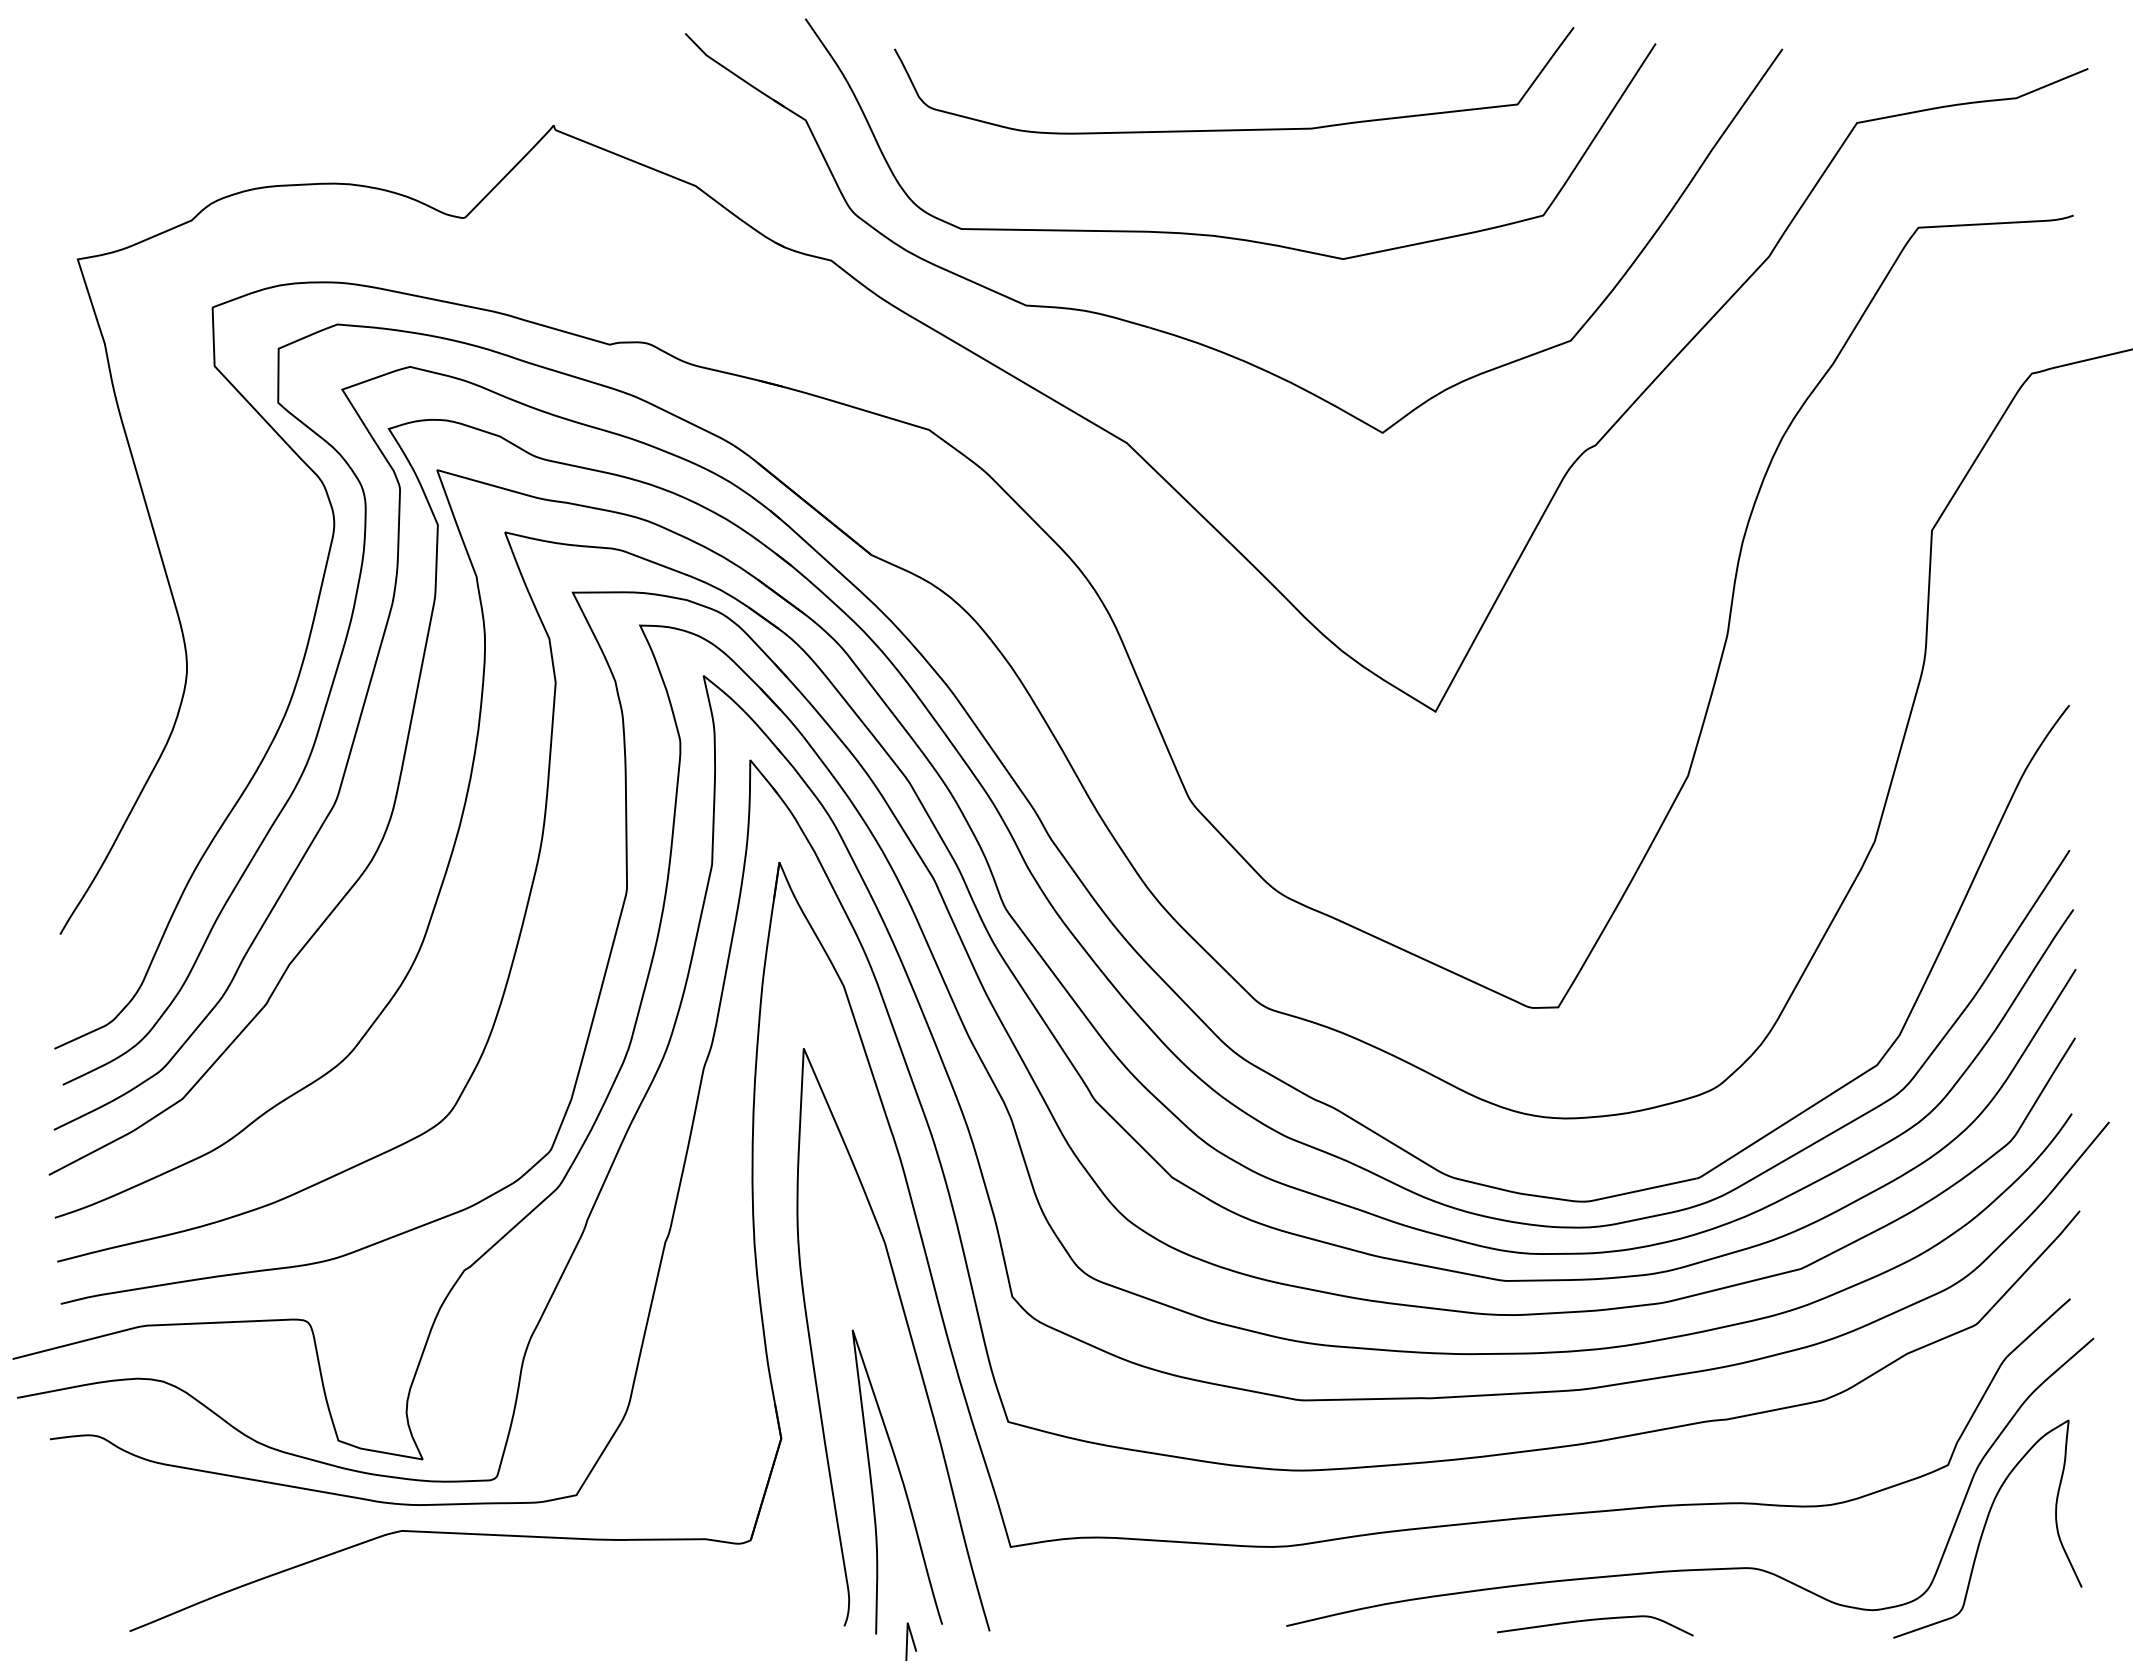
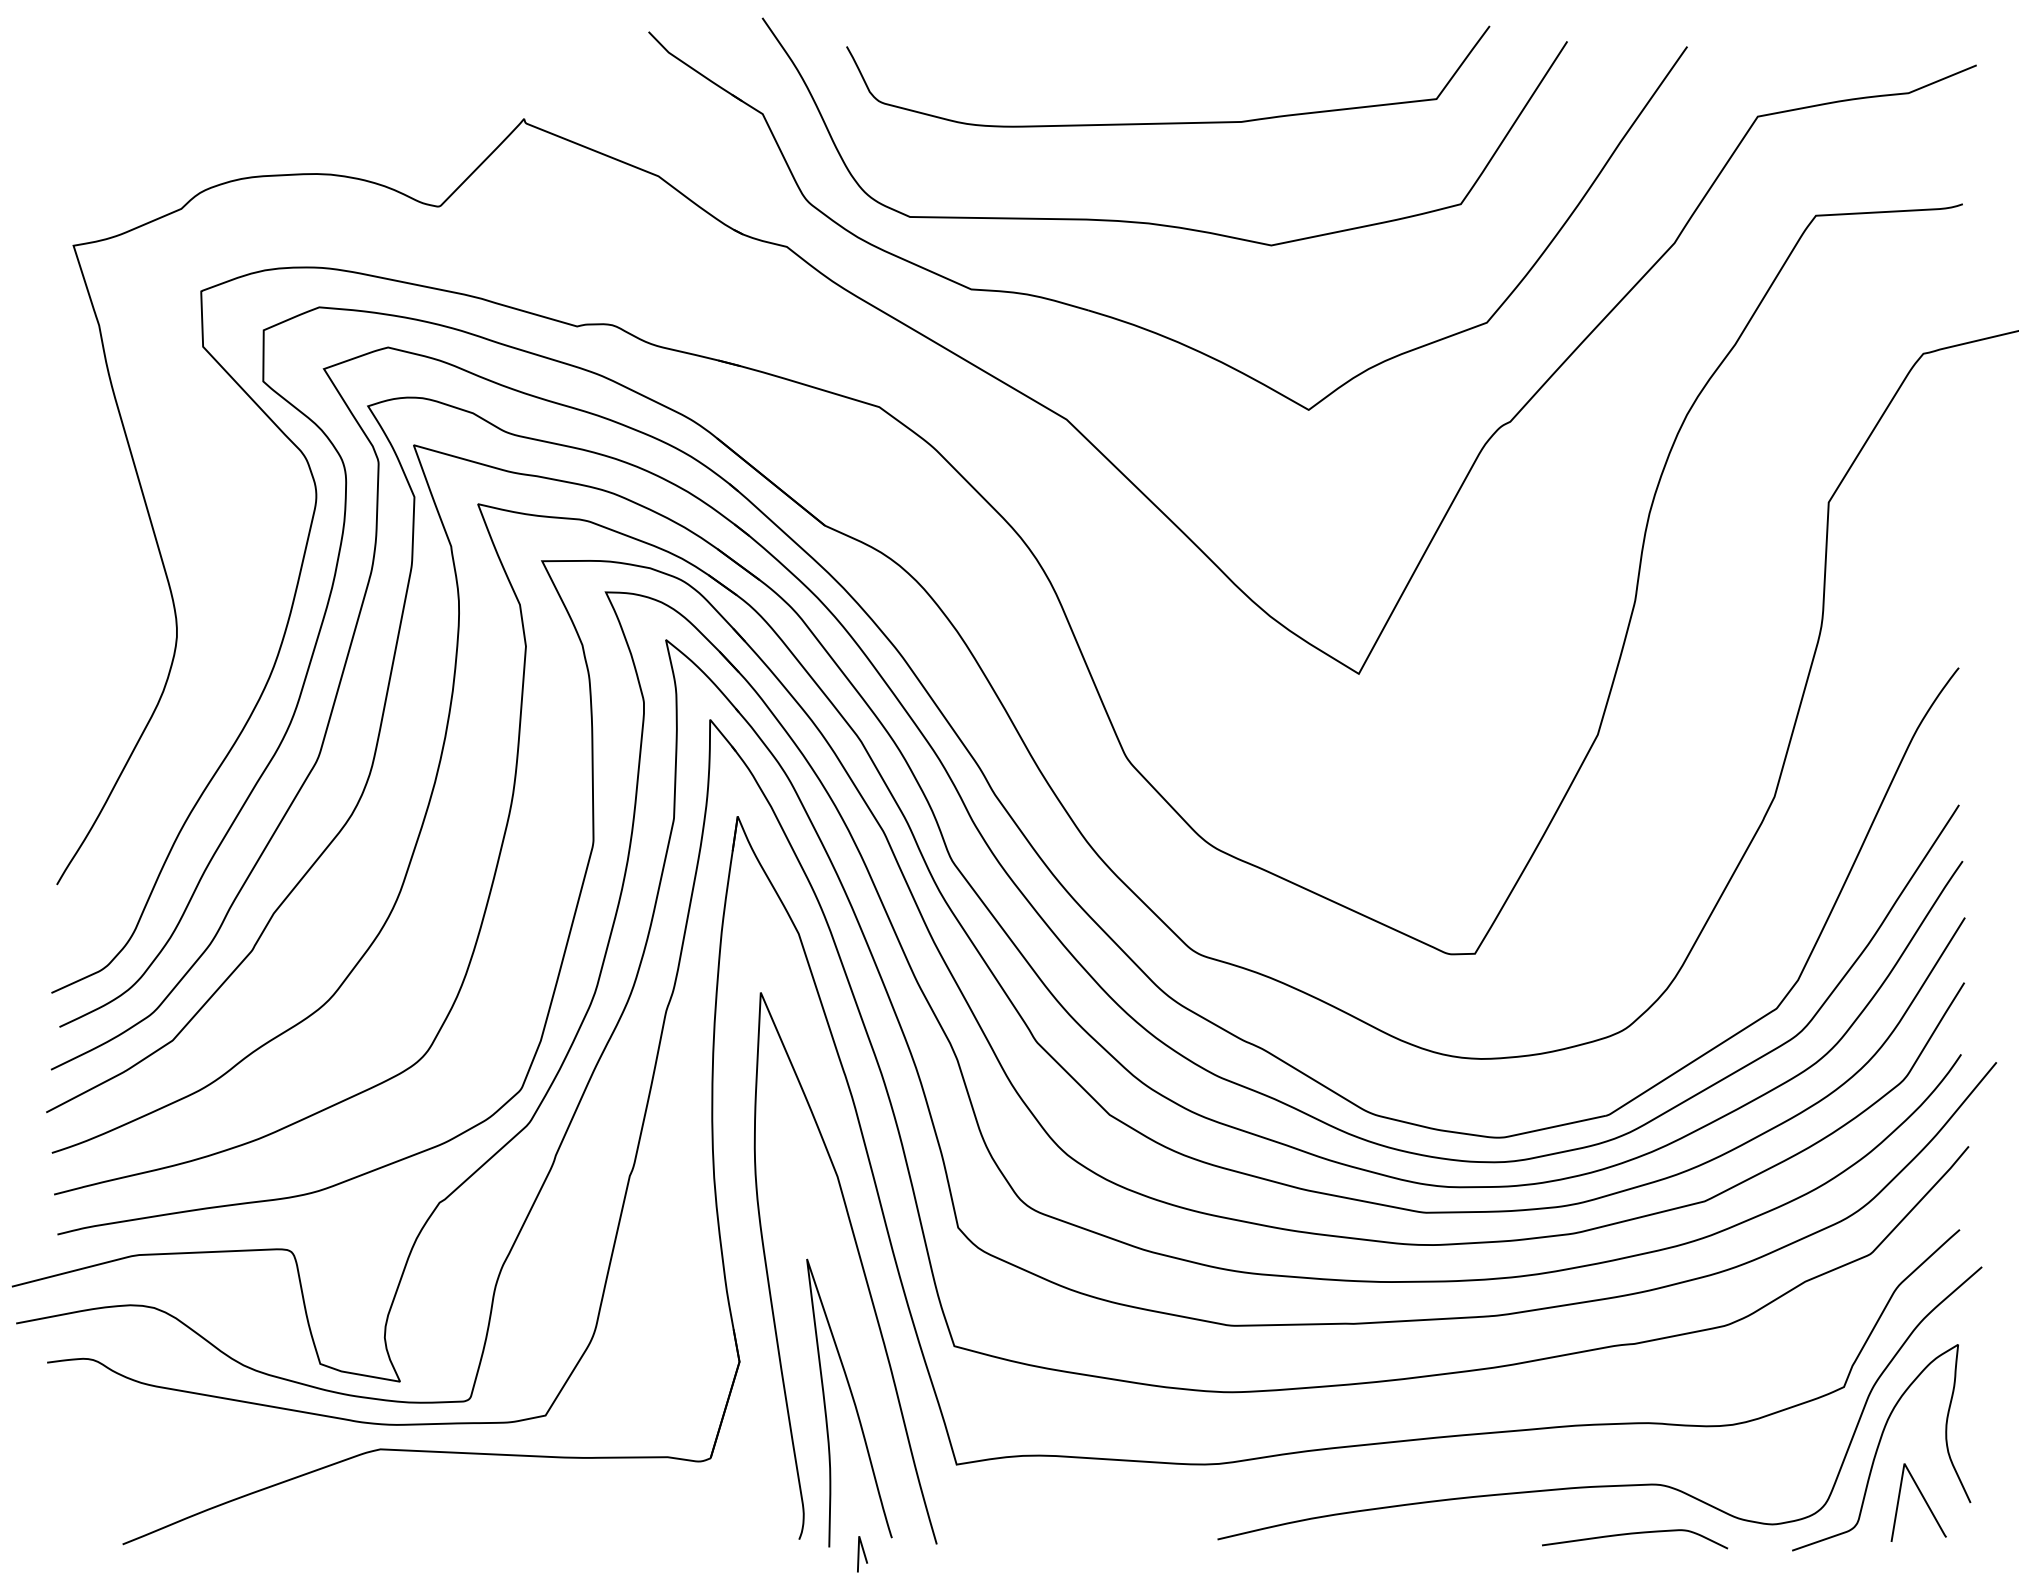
line: (2032, 1584) -> (1923, 1500), added
curve: (1595, 1620) -> (1635, 1534), moved

